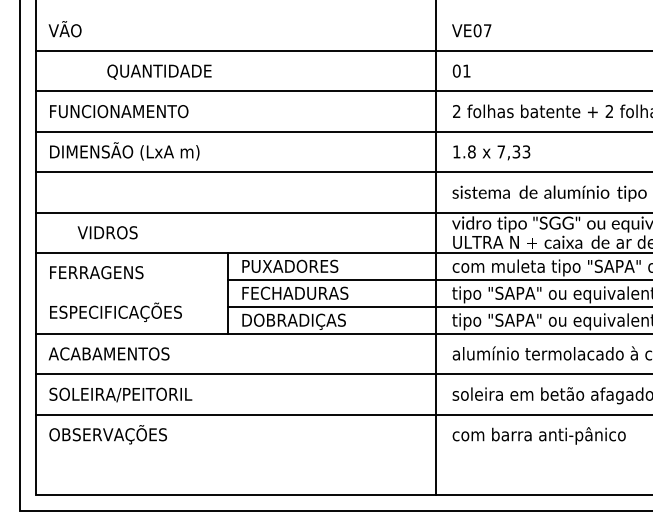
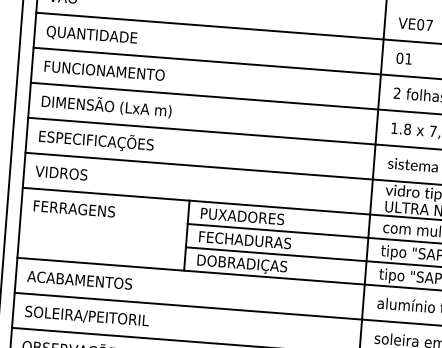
text: (159, 71) -> (92, 34), moved
text: (107, 232) -> (61, 172), moved
text: (115, 312) -> (96, 140), moved

